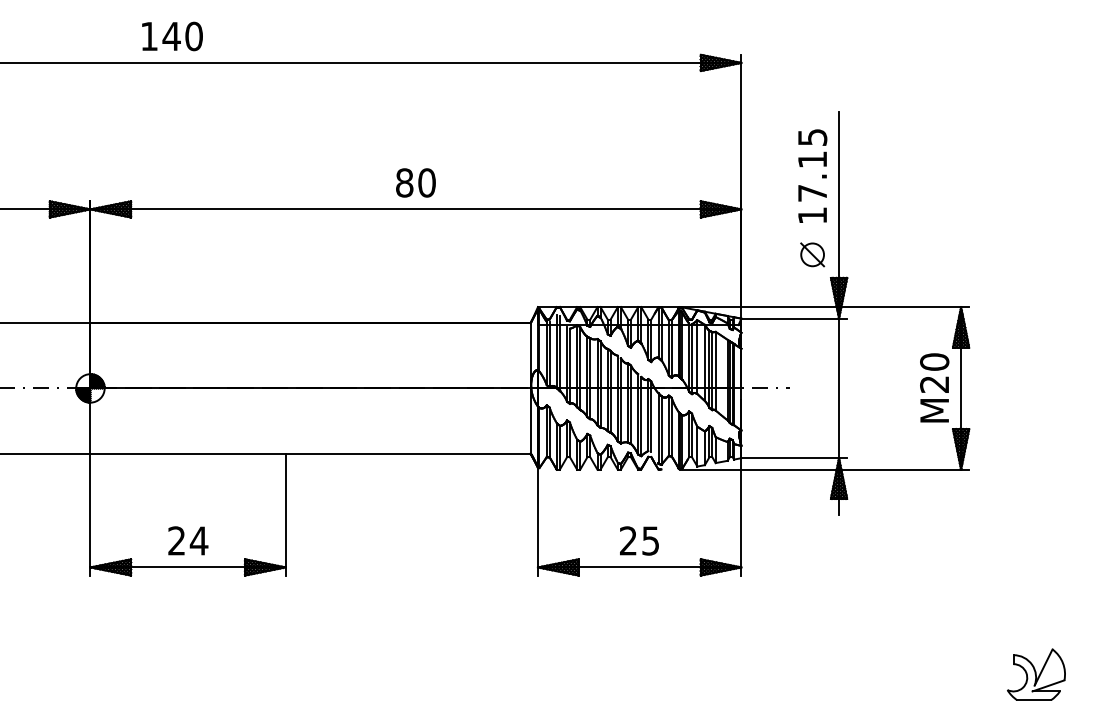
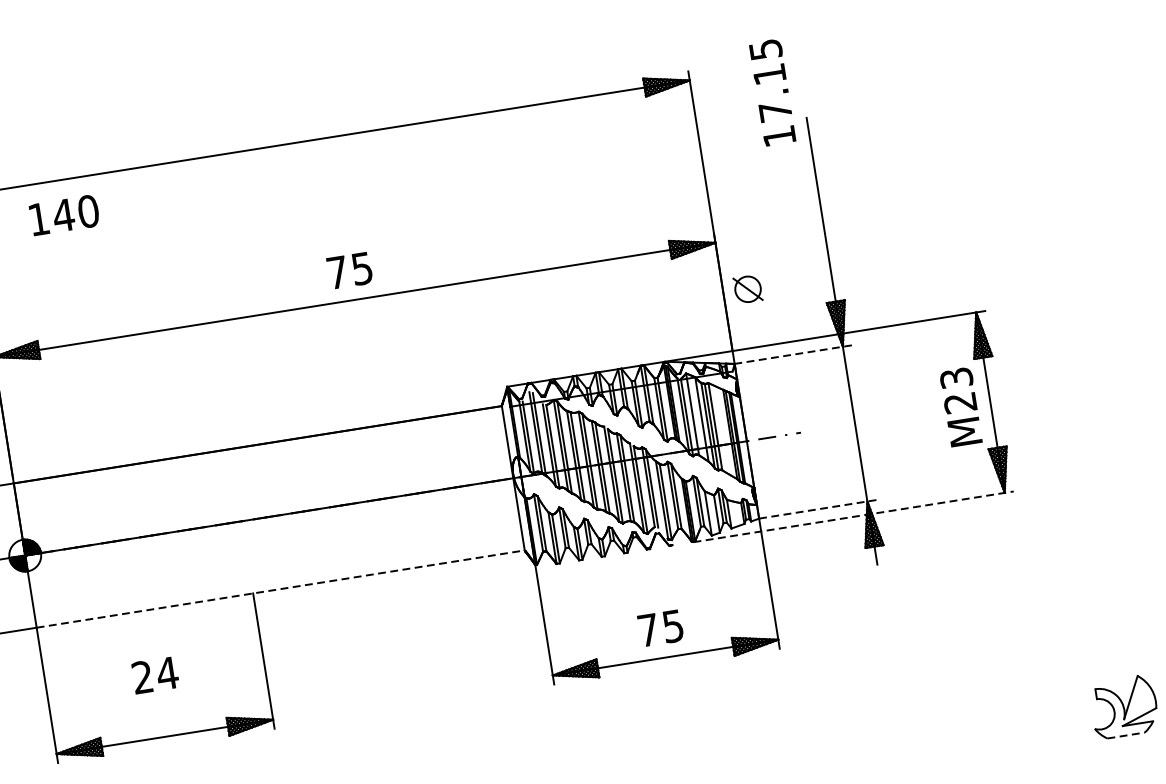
text: (172, 36) -> (64, 215), moved
text: (812, 175) -> (772, 91), moved
text: (415, 182) -> (349, 270), 80 -> 75
part: (812, 254) -> (747, 288), moved
line: (794, 318) -> (793, 354), solid -> dashed
text: (934, 361) -> (956, 377), M20 -> M23
line: (311, 453) -> (281, 588), solid -> dashed
line: (794, 458) -> (818, 509), solid -> dashed
line: (825, 469) -> (854, 516), solid -> dashed
text: (188, 540) -> (155, 674), moved
text: (628, 540) -> (648, 629), 25 -> 75
line: (1034, 700) -> (1126, 735), solid -> dashed

